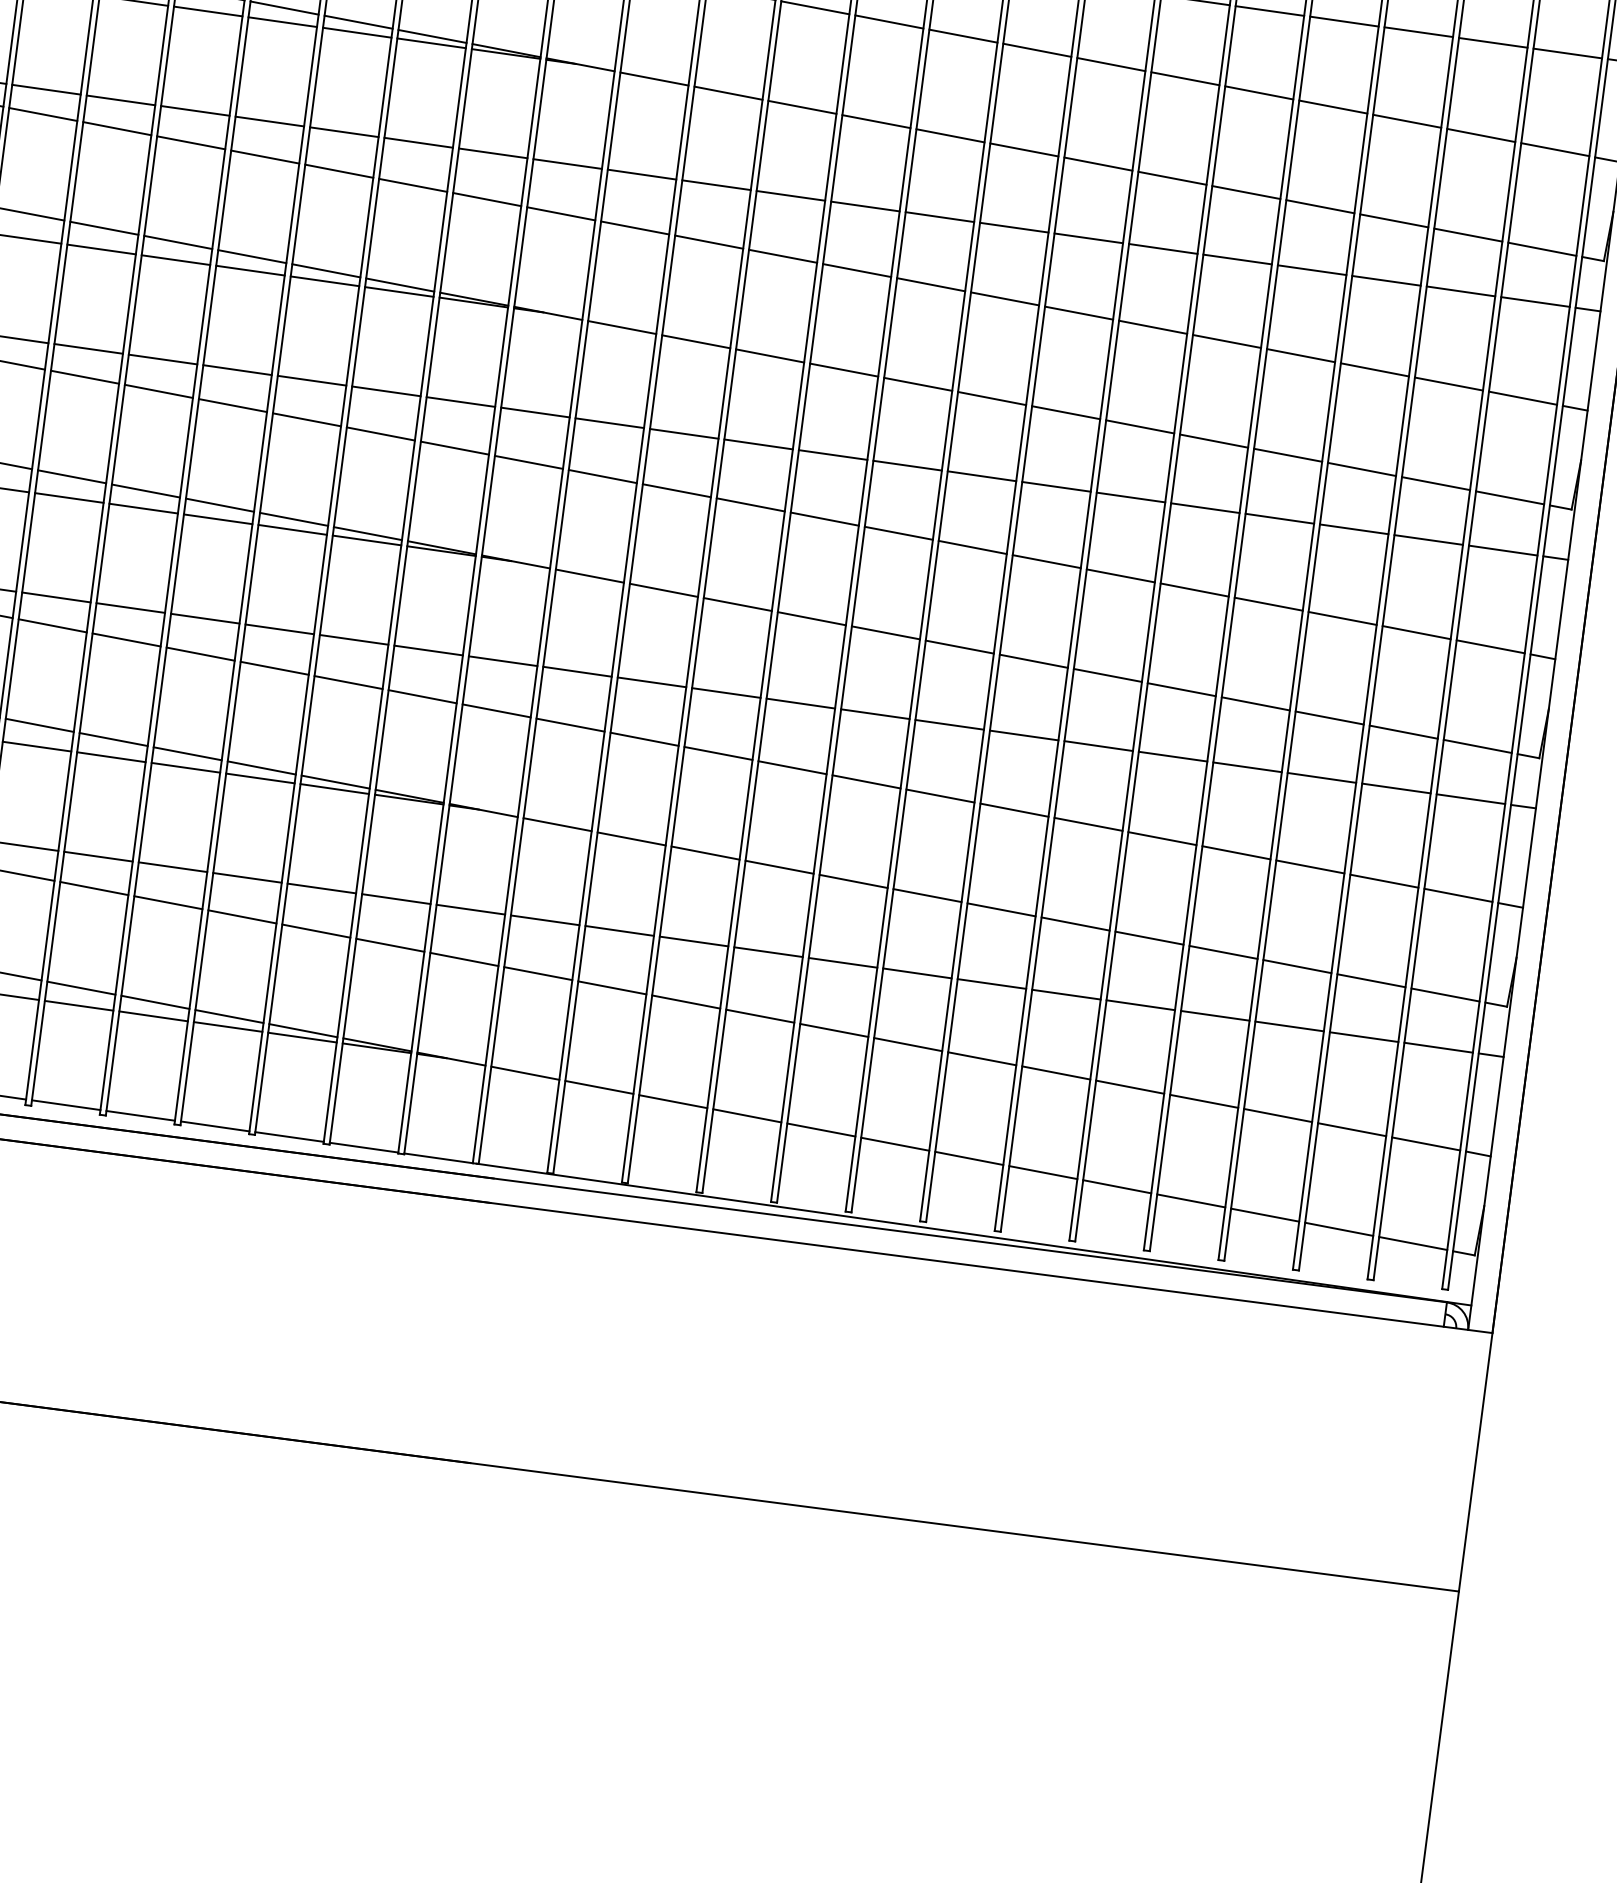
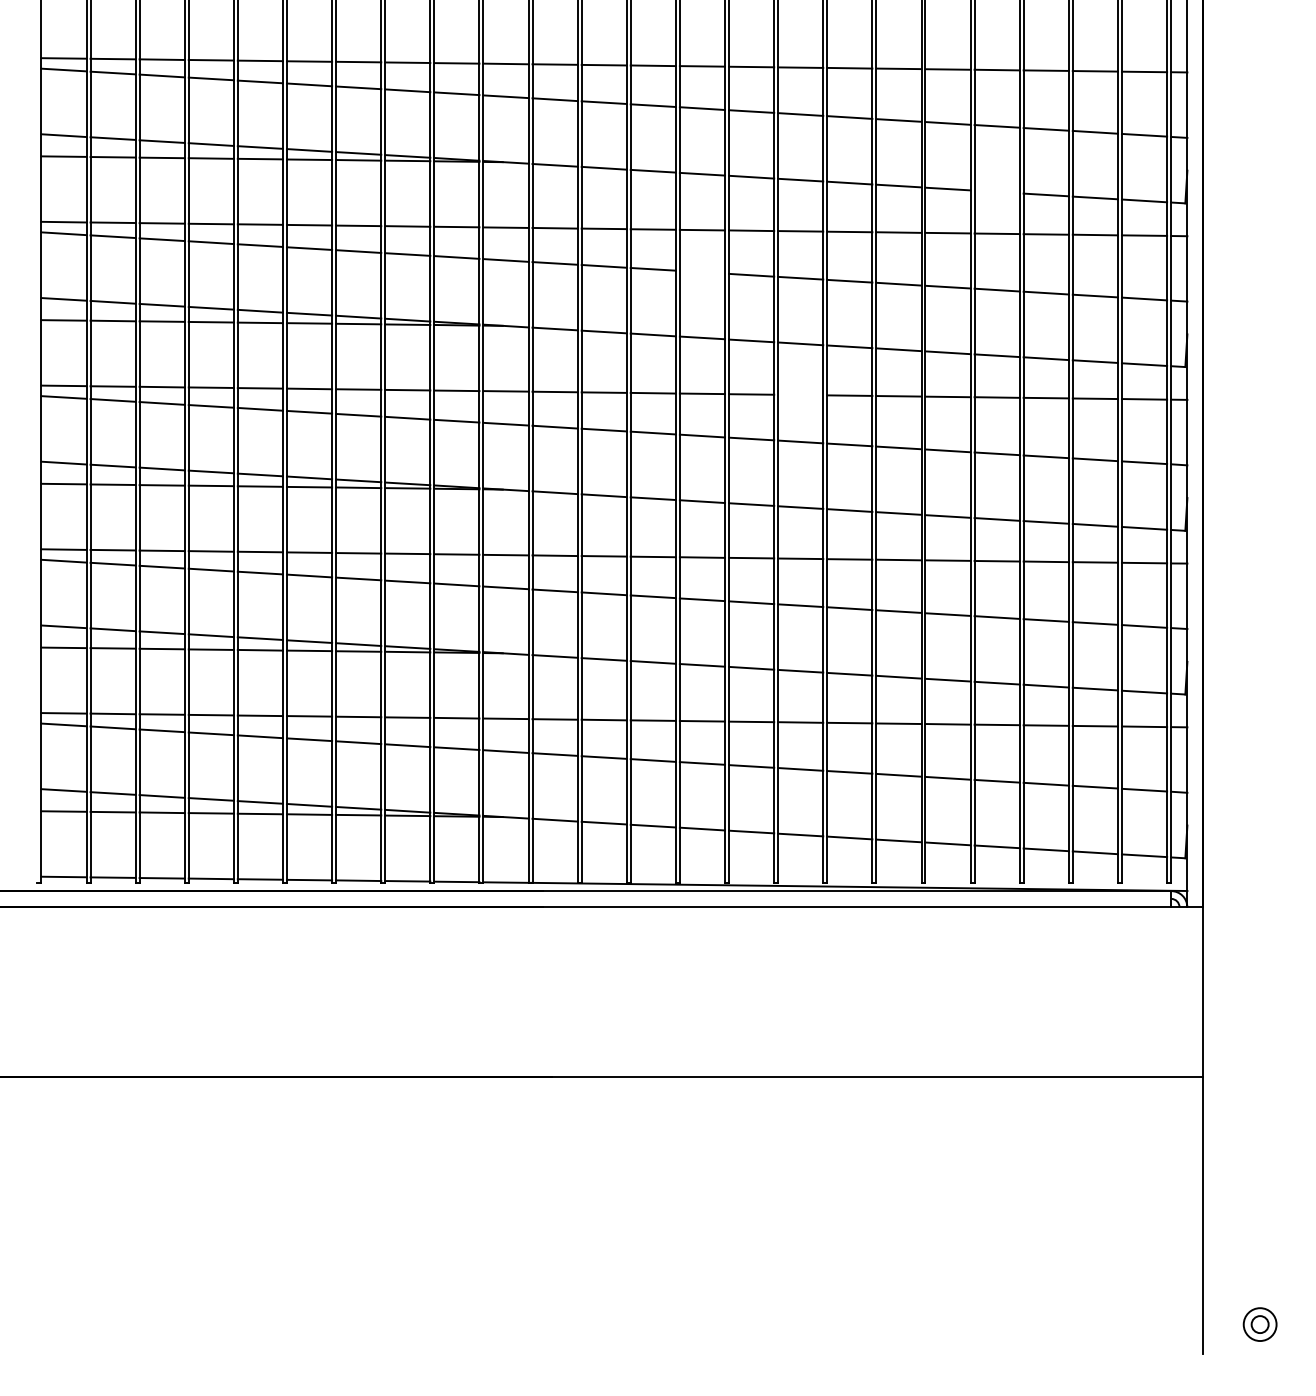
line: (1319, 205) -> (996, 191), removed
line: (857, 270) -> (702, 272), removed
line: (981, 475) -> (800, 394), removed

